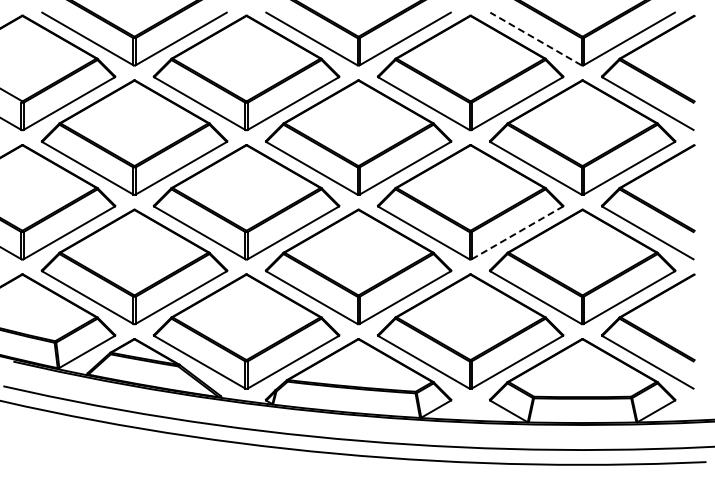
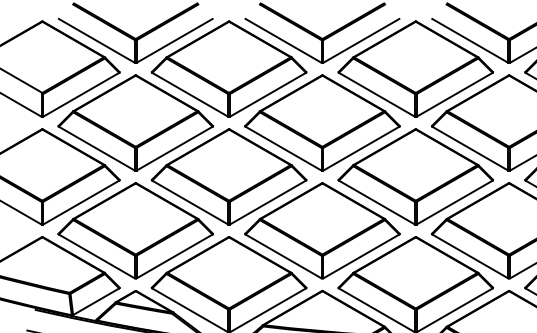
line: (535, 38) -> (469, 40), dashed -> solid
line: (517, 232) -> (454, 202), dashed -> solid

